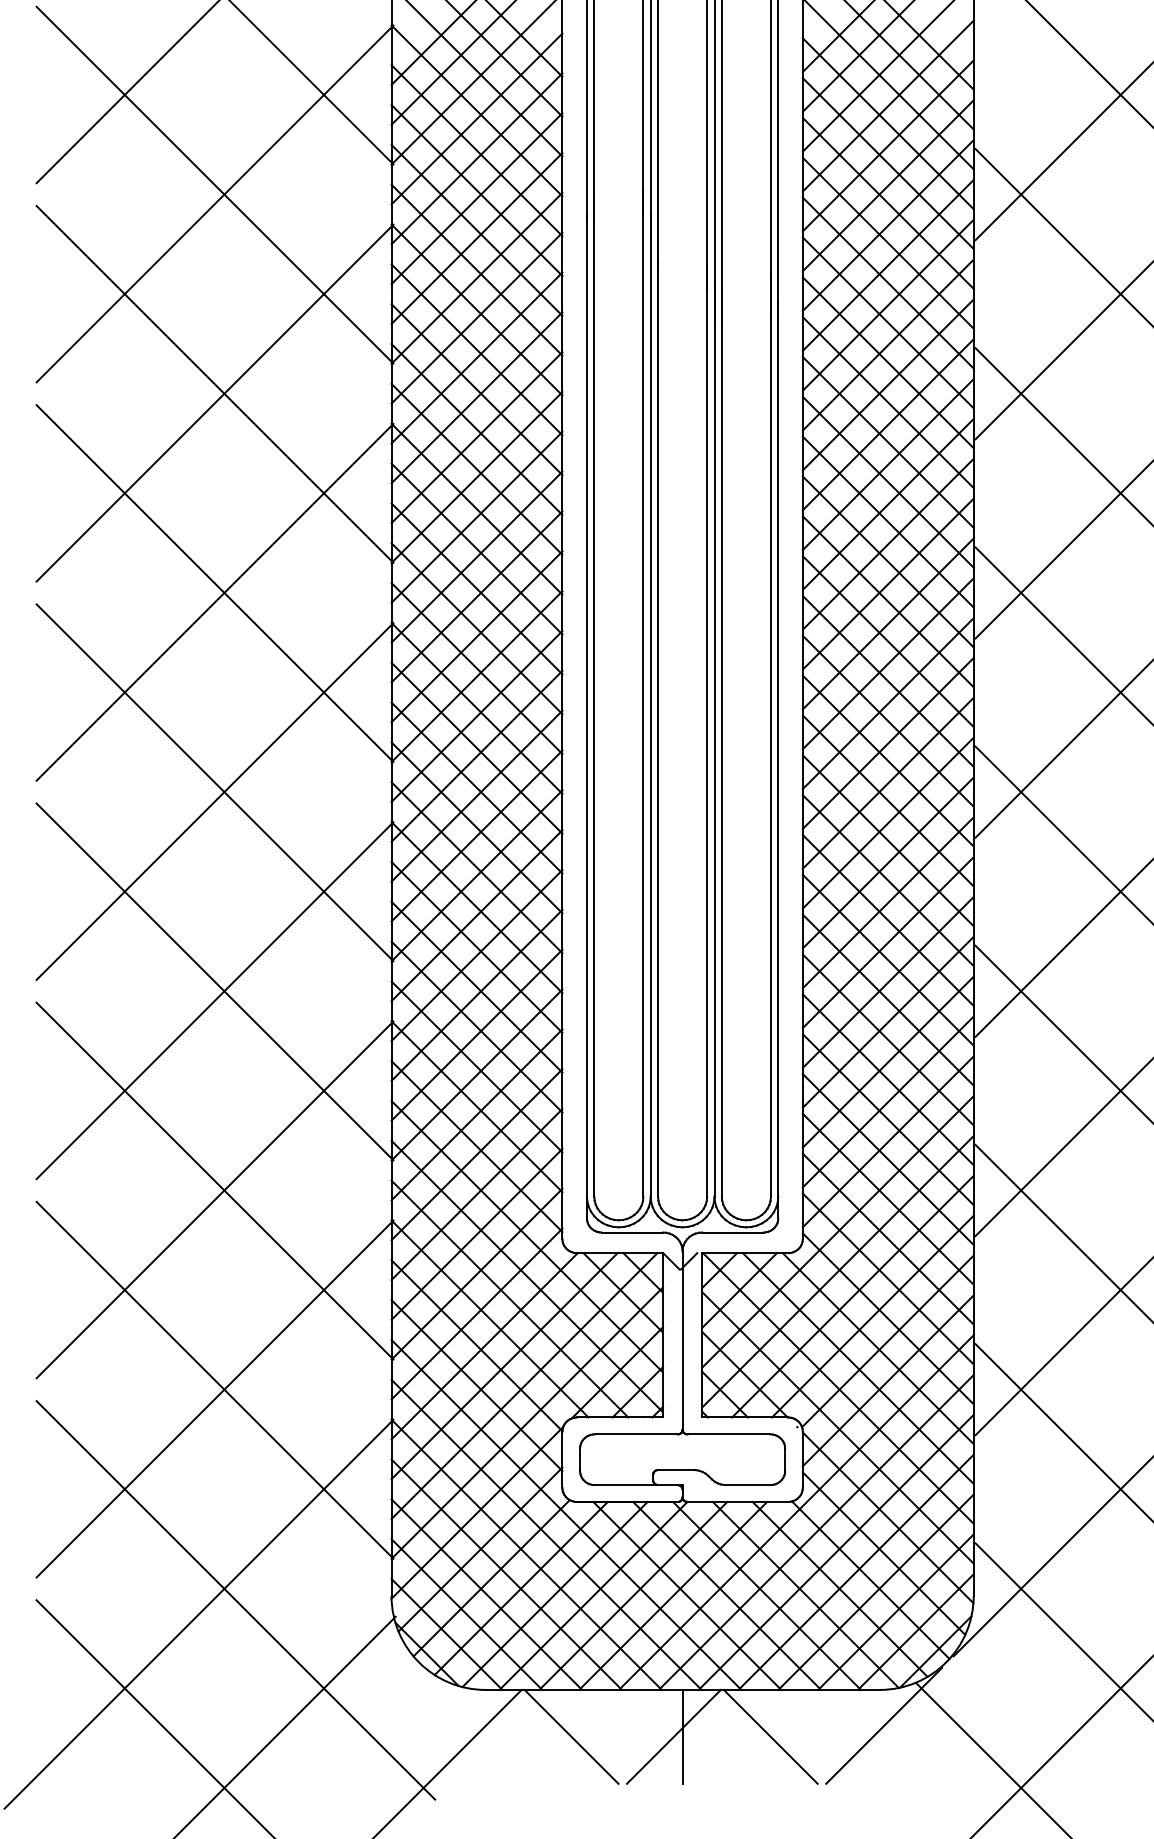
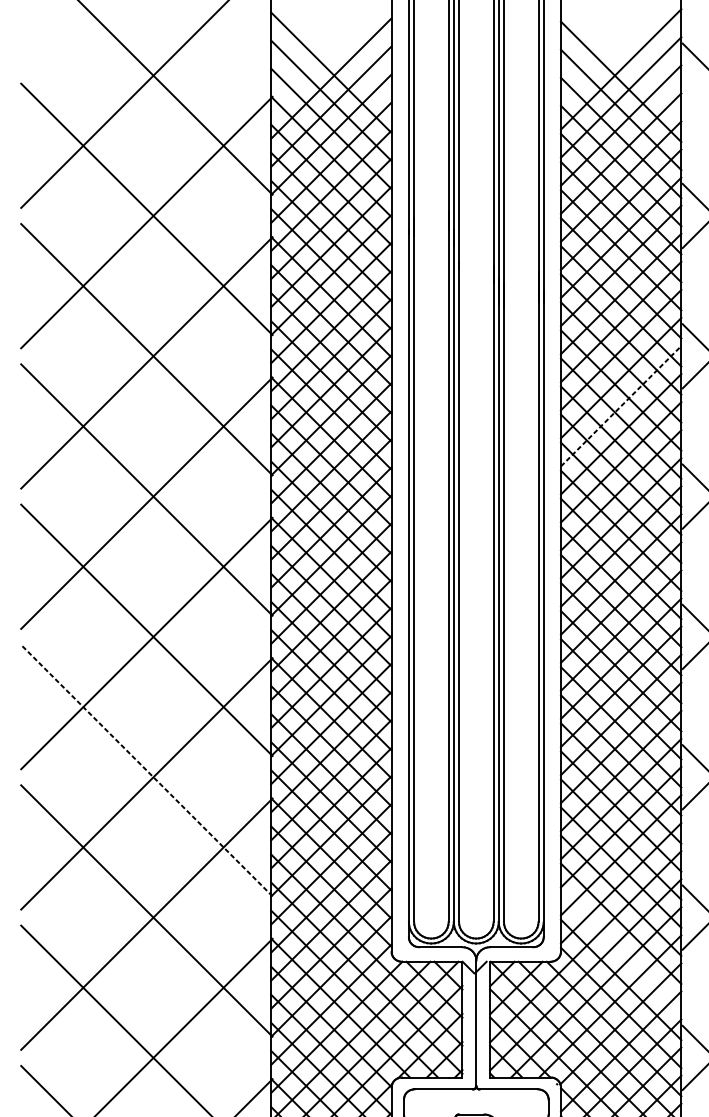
line: (888, 464) -> (621, 406), solid -> dashed
line: (214, 981) -> (146, 770), solid -> dashed
line: (887, 1238) -> (620, 951), removed

